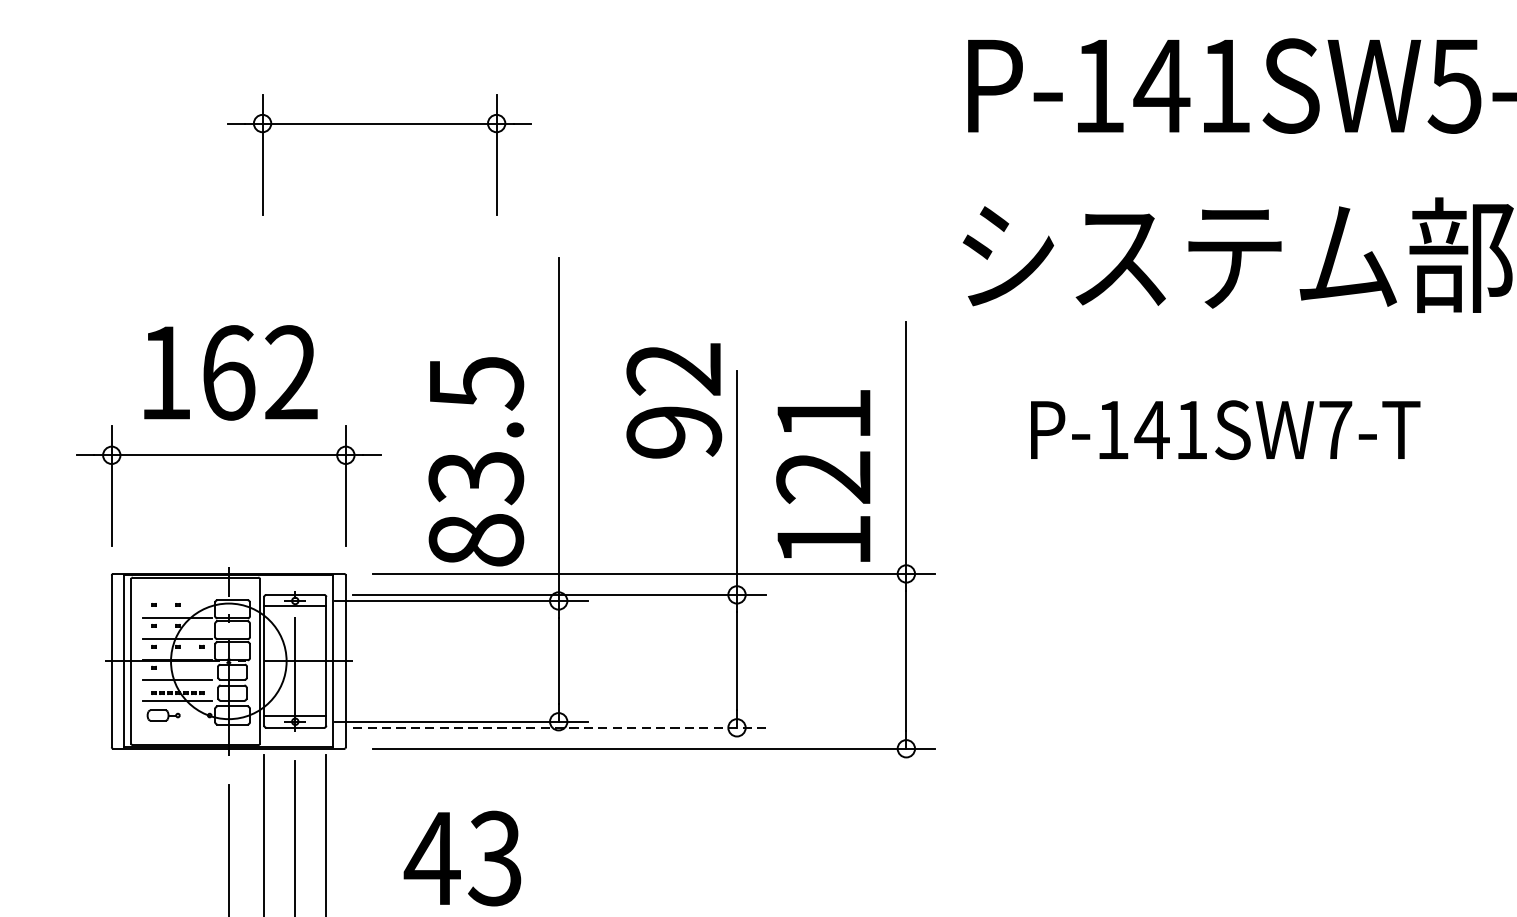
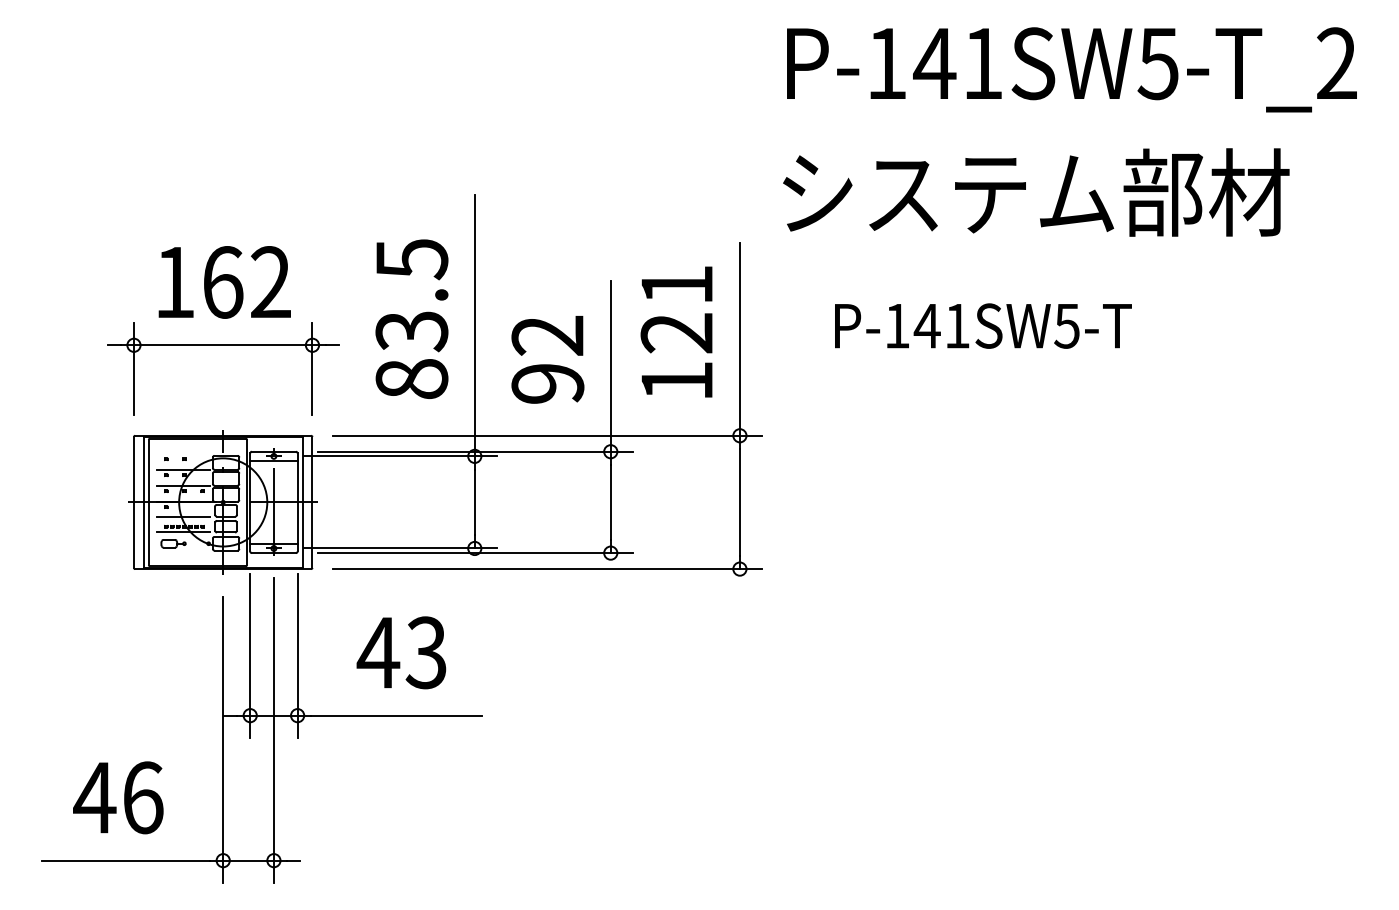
part: (379, 123) -> (338, 92), removed
text: (673, 400) -> (547, 359), moved
text: (1334, 430) -> (1066, 326), P-141SW7-T -> P-141SW5-T
text: (475, 460) -> (411, 318), moved
text: (823, 475) -> (676, 331), moved
line: (559, 728) -> (475, 553), dashed -> solid

